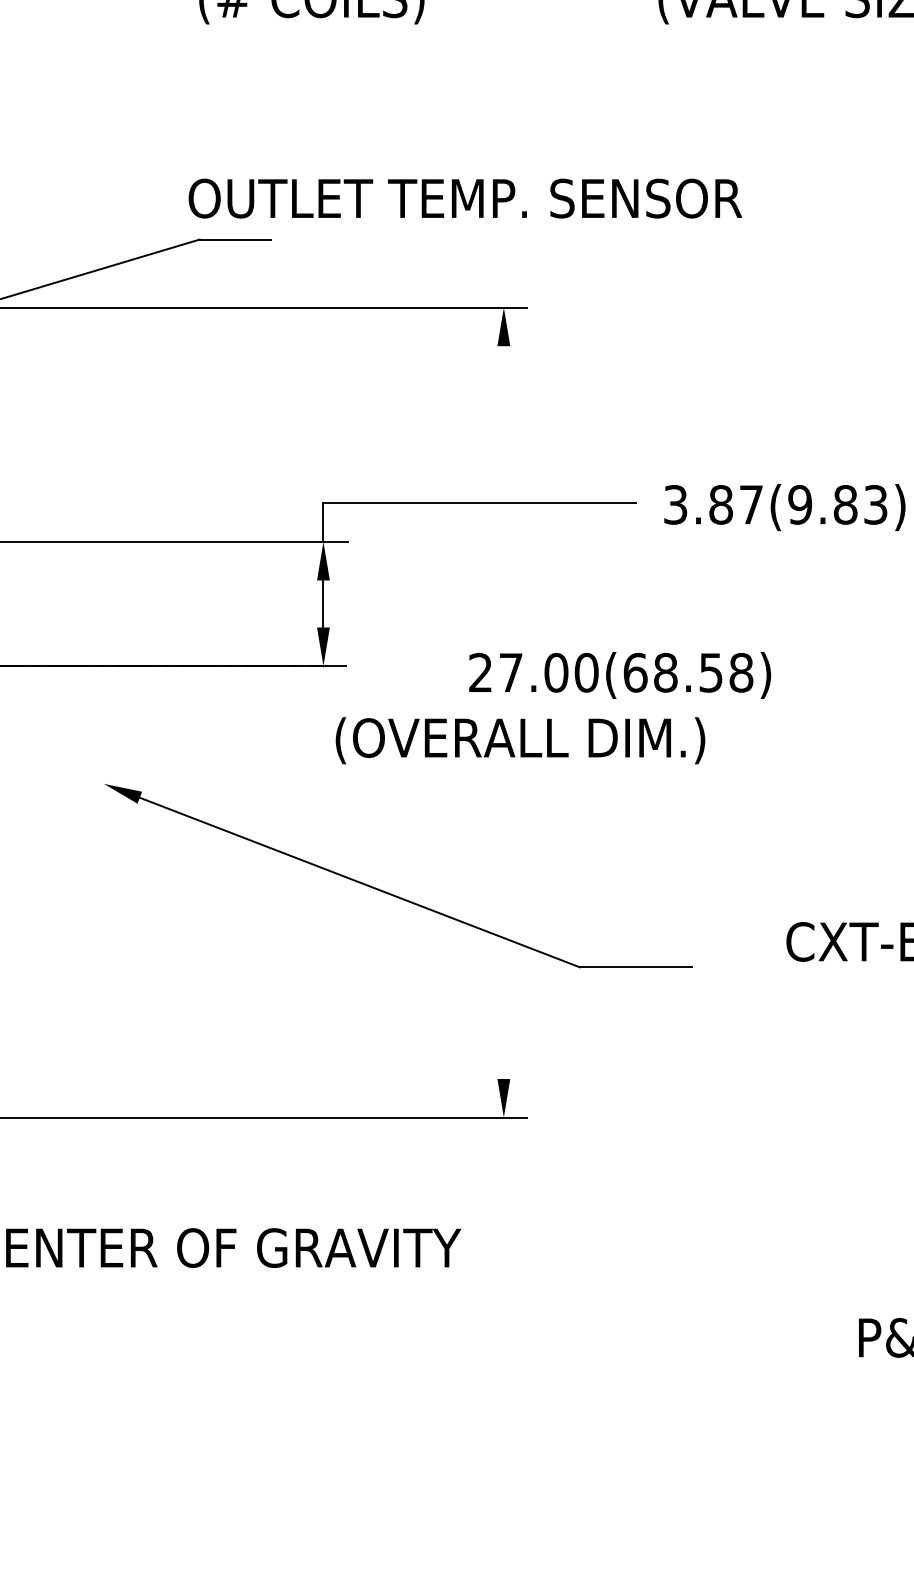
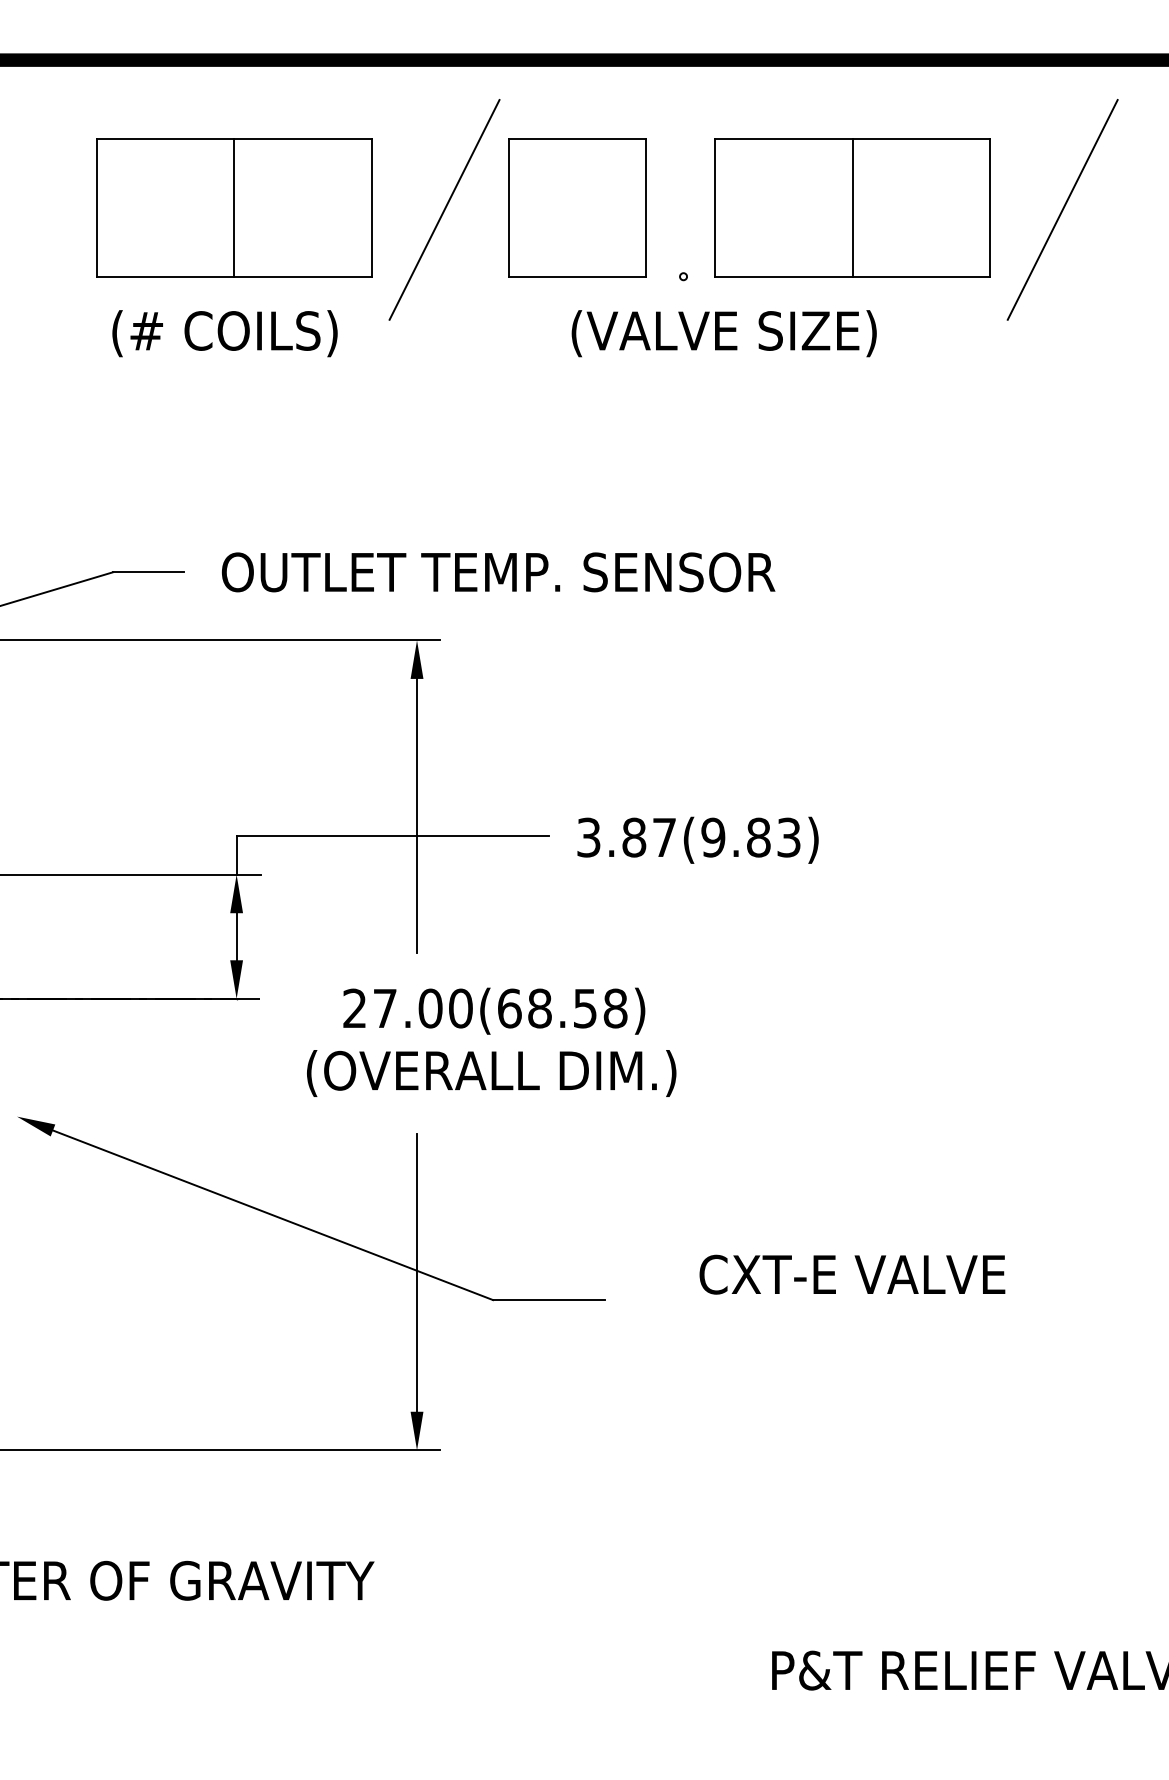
text: (465, 198) -> (498, 572), moved
line: (504, 482) -> (417, 815), added
text: (620, 674) -> (494, 1010), moved
text: (520, 740) -> (491, 1073), moved
line: (504, 939) -> (417, 1272), added

